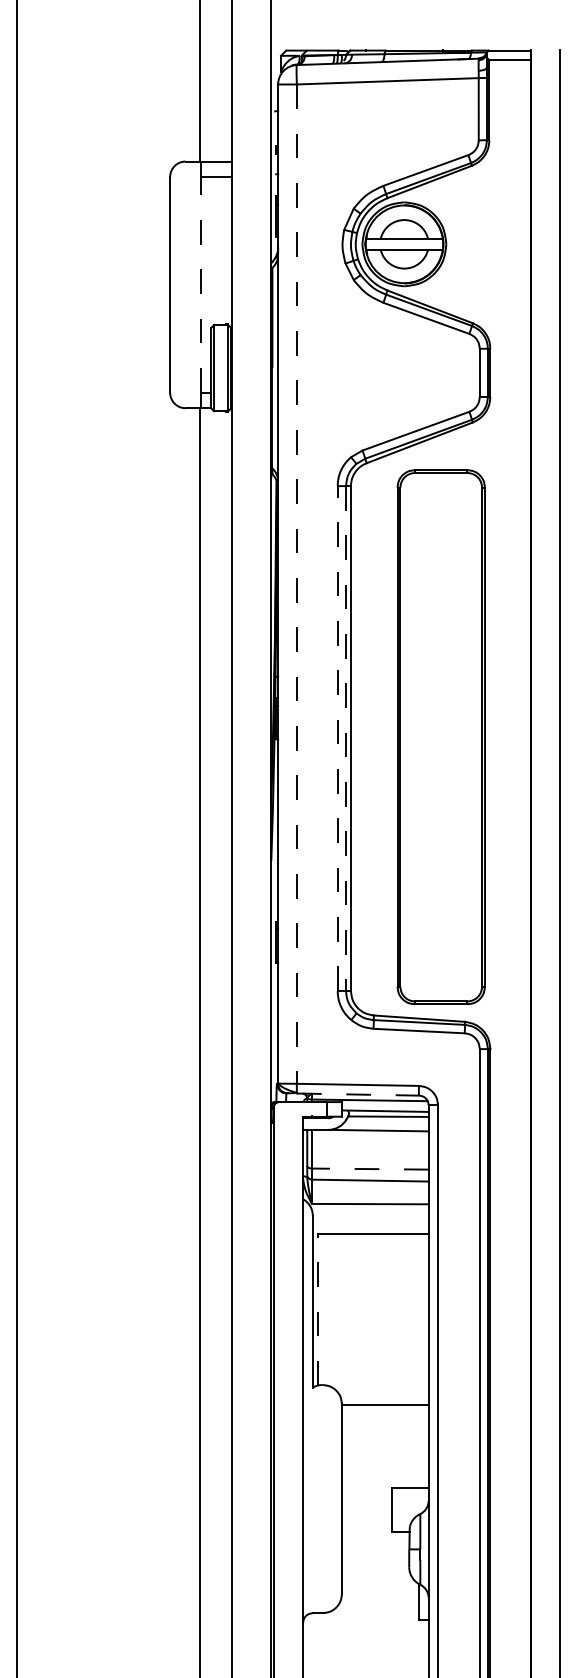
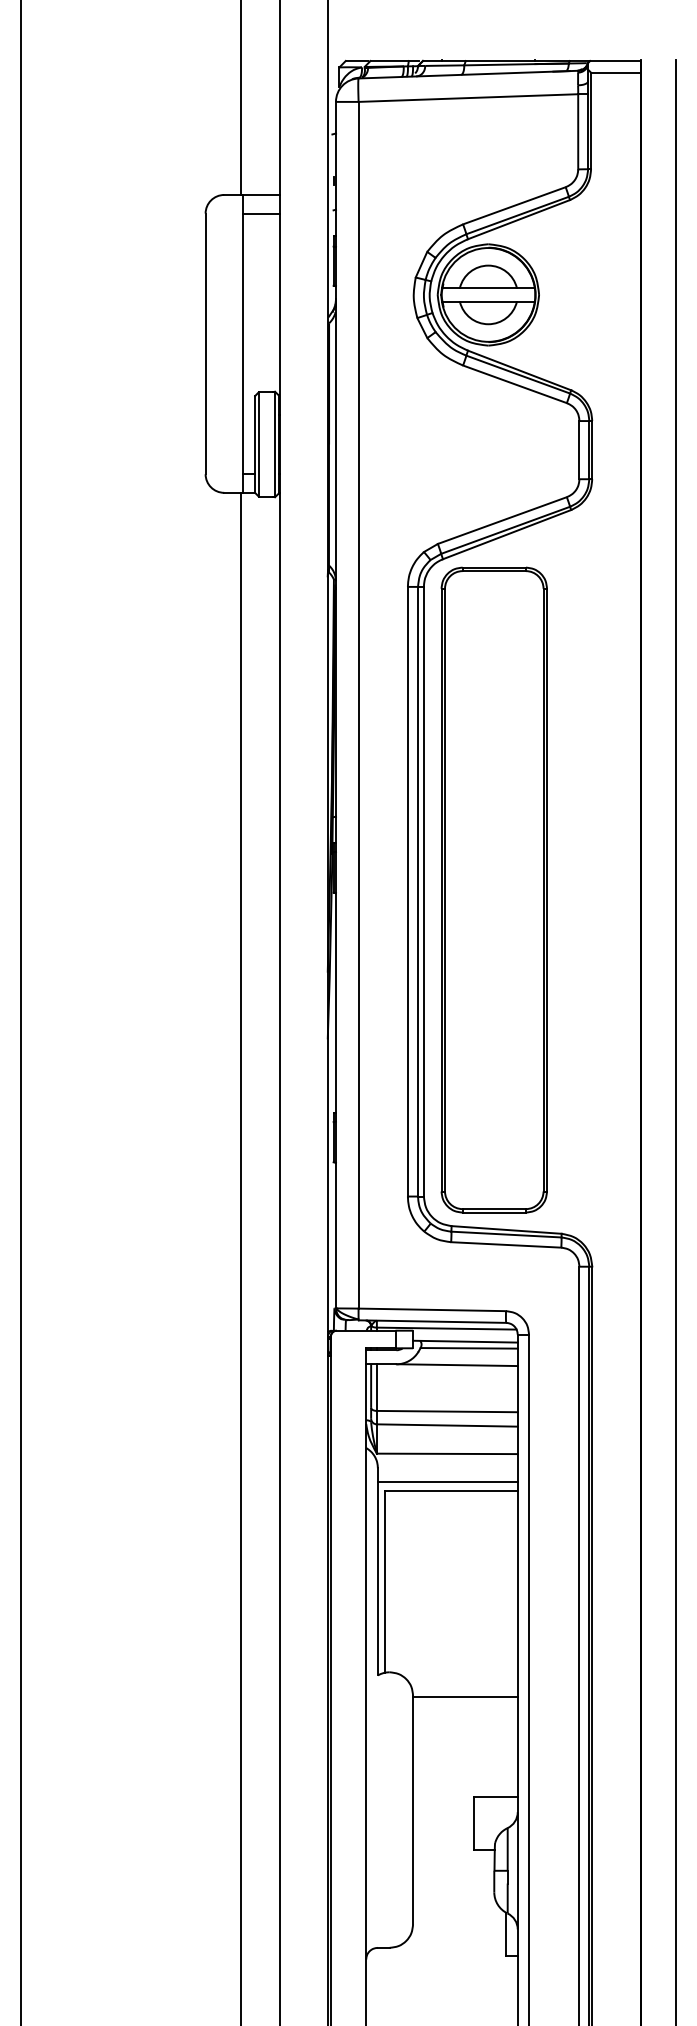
line: (201, 284) -> (243, 343), dashed -> solid
line: (296, 584) -> (358, 705), dashed -> solid
part: (440, 737) -> (493, 890), moved
line: (337, 738) -> (407, 891), dashed -> solid
line: (346, 739) -> (418, 892), dashed -> solid
line: (358, 1094) -> (433, 1321), dashed -> solid
line: (369, 1169) -> (446, 1412), dashed -> solid
line: (370, 1227) -> (447, 1482), added
line: (318, 1309) -> (384, 1581), dashed -> solid

